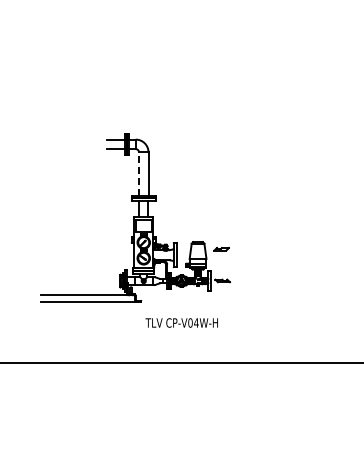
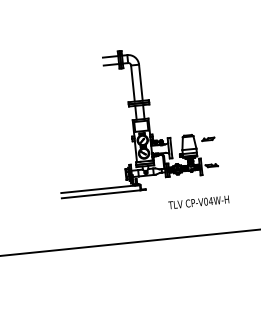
line: (139, 173) -> (133, 83), dashed -> solid
text: (181, 322) -> (198, 202), moved

